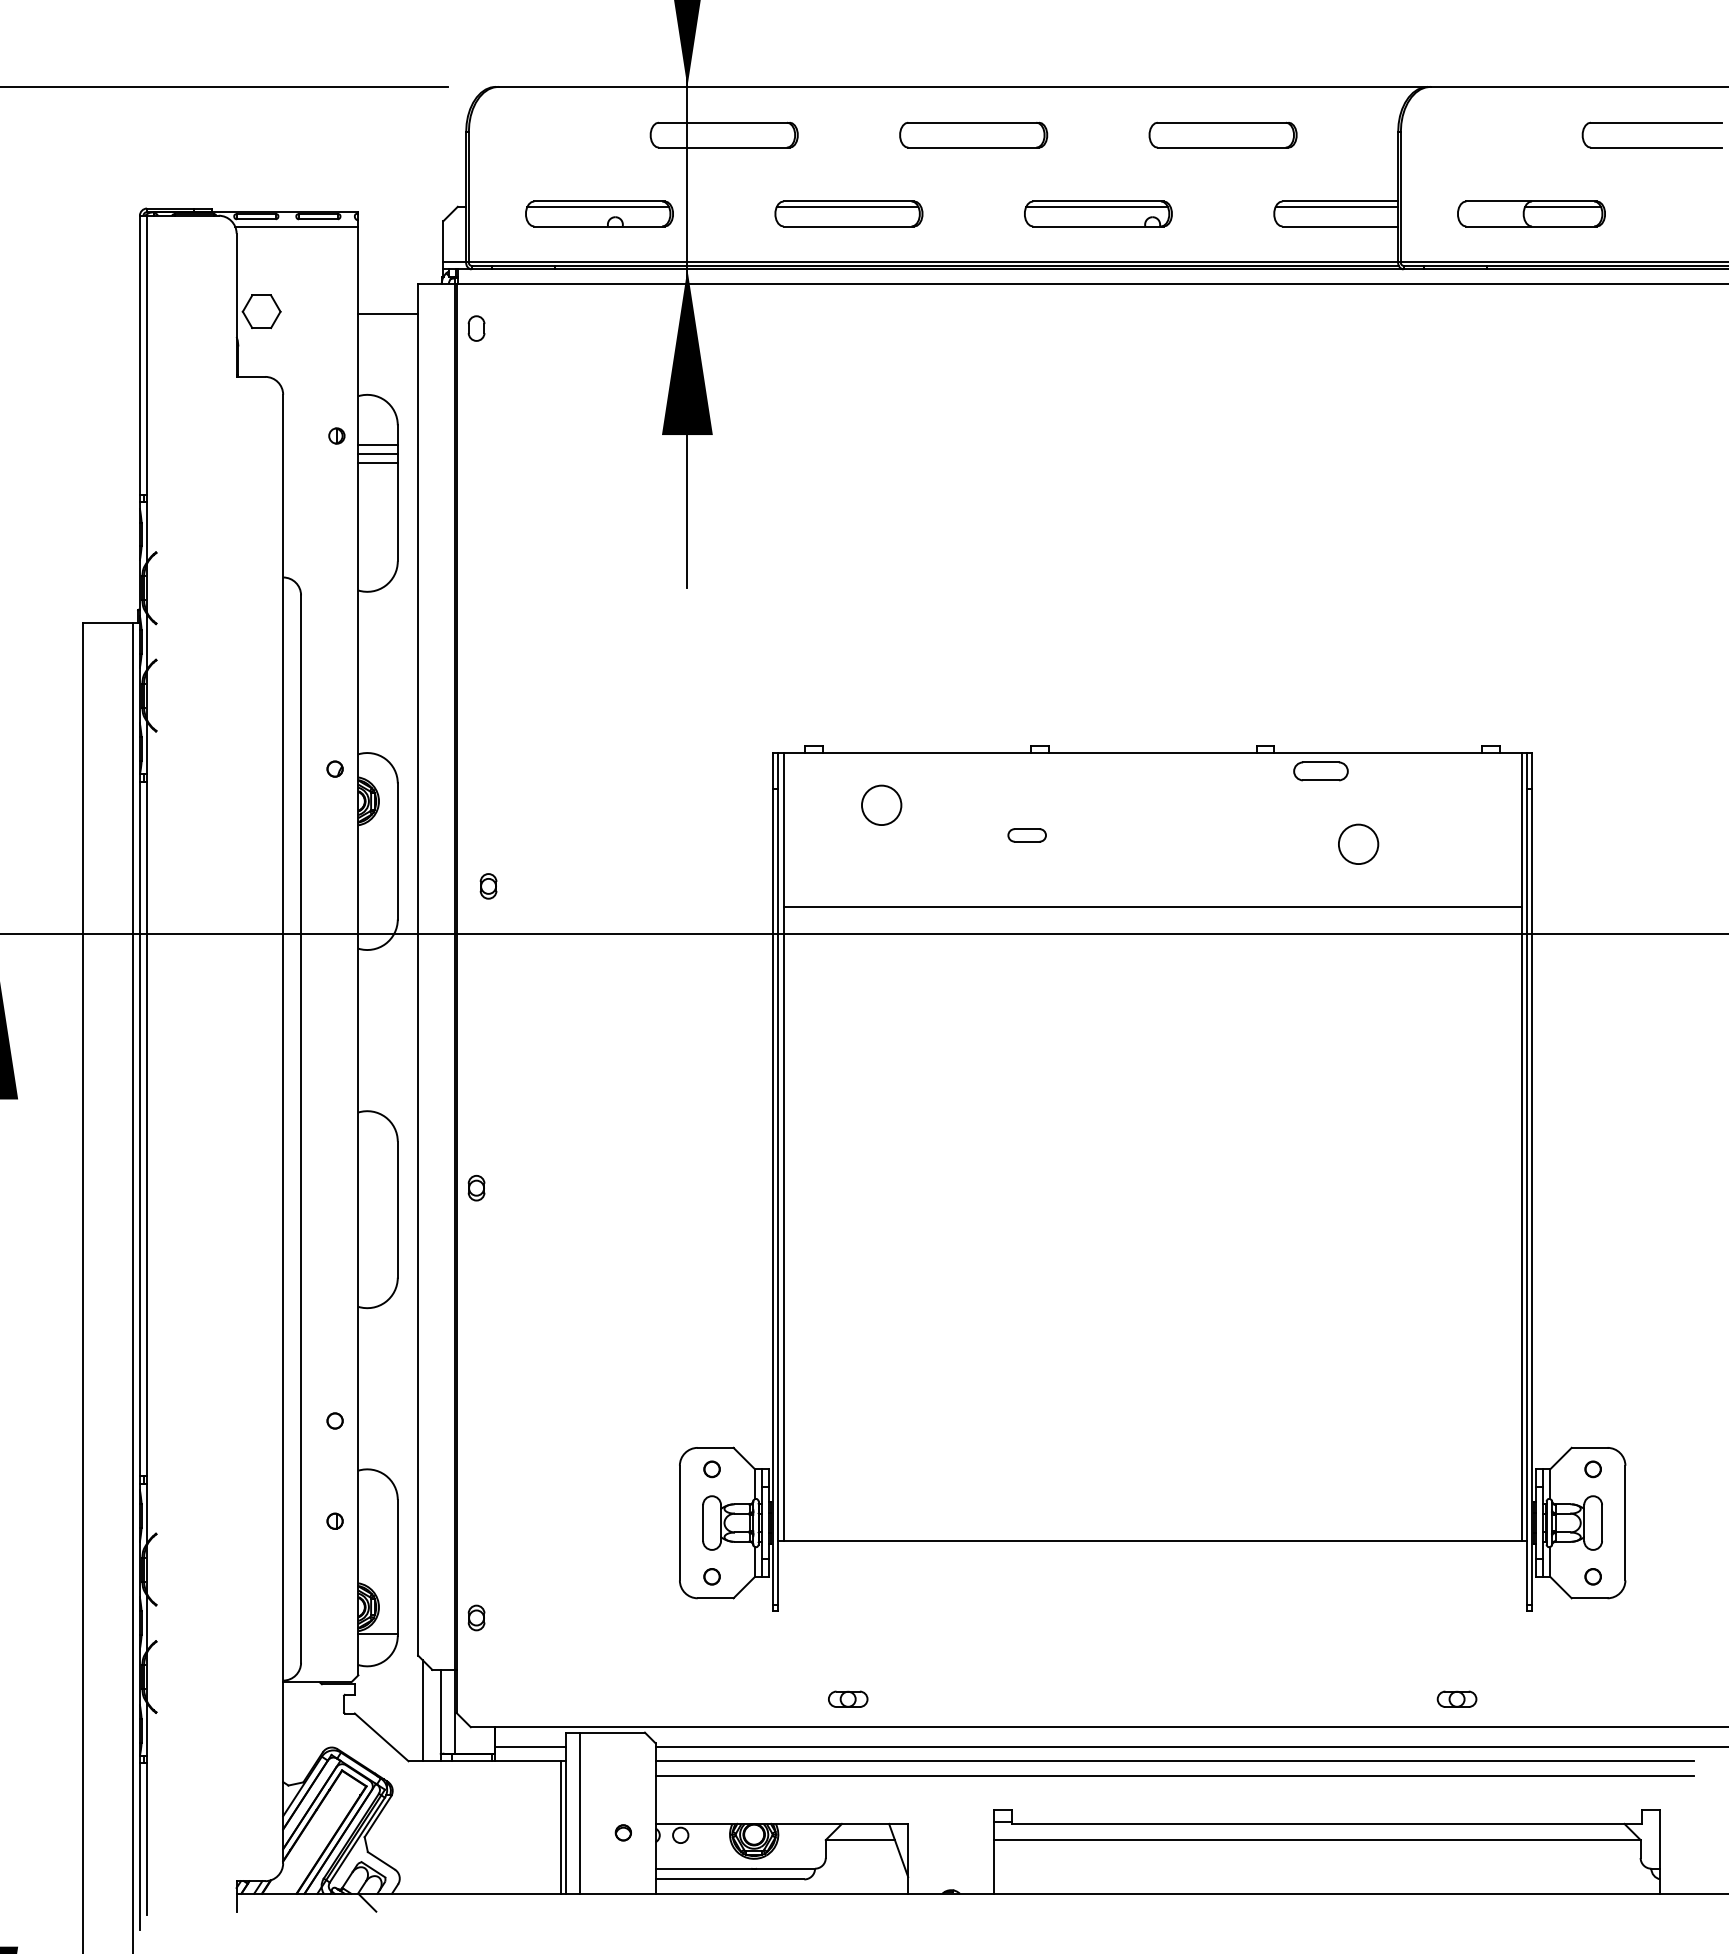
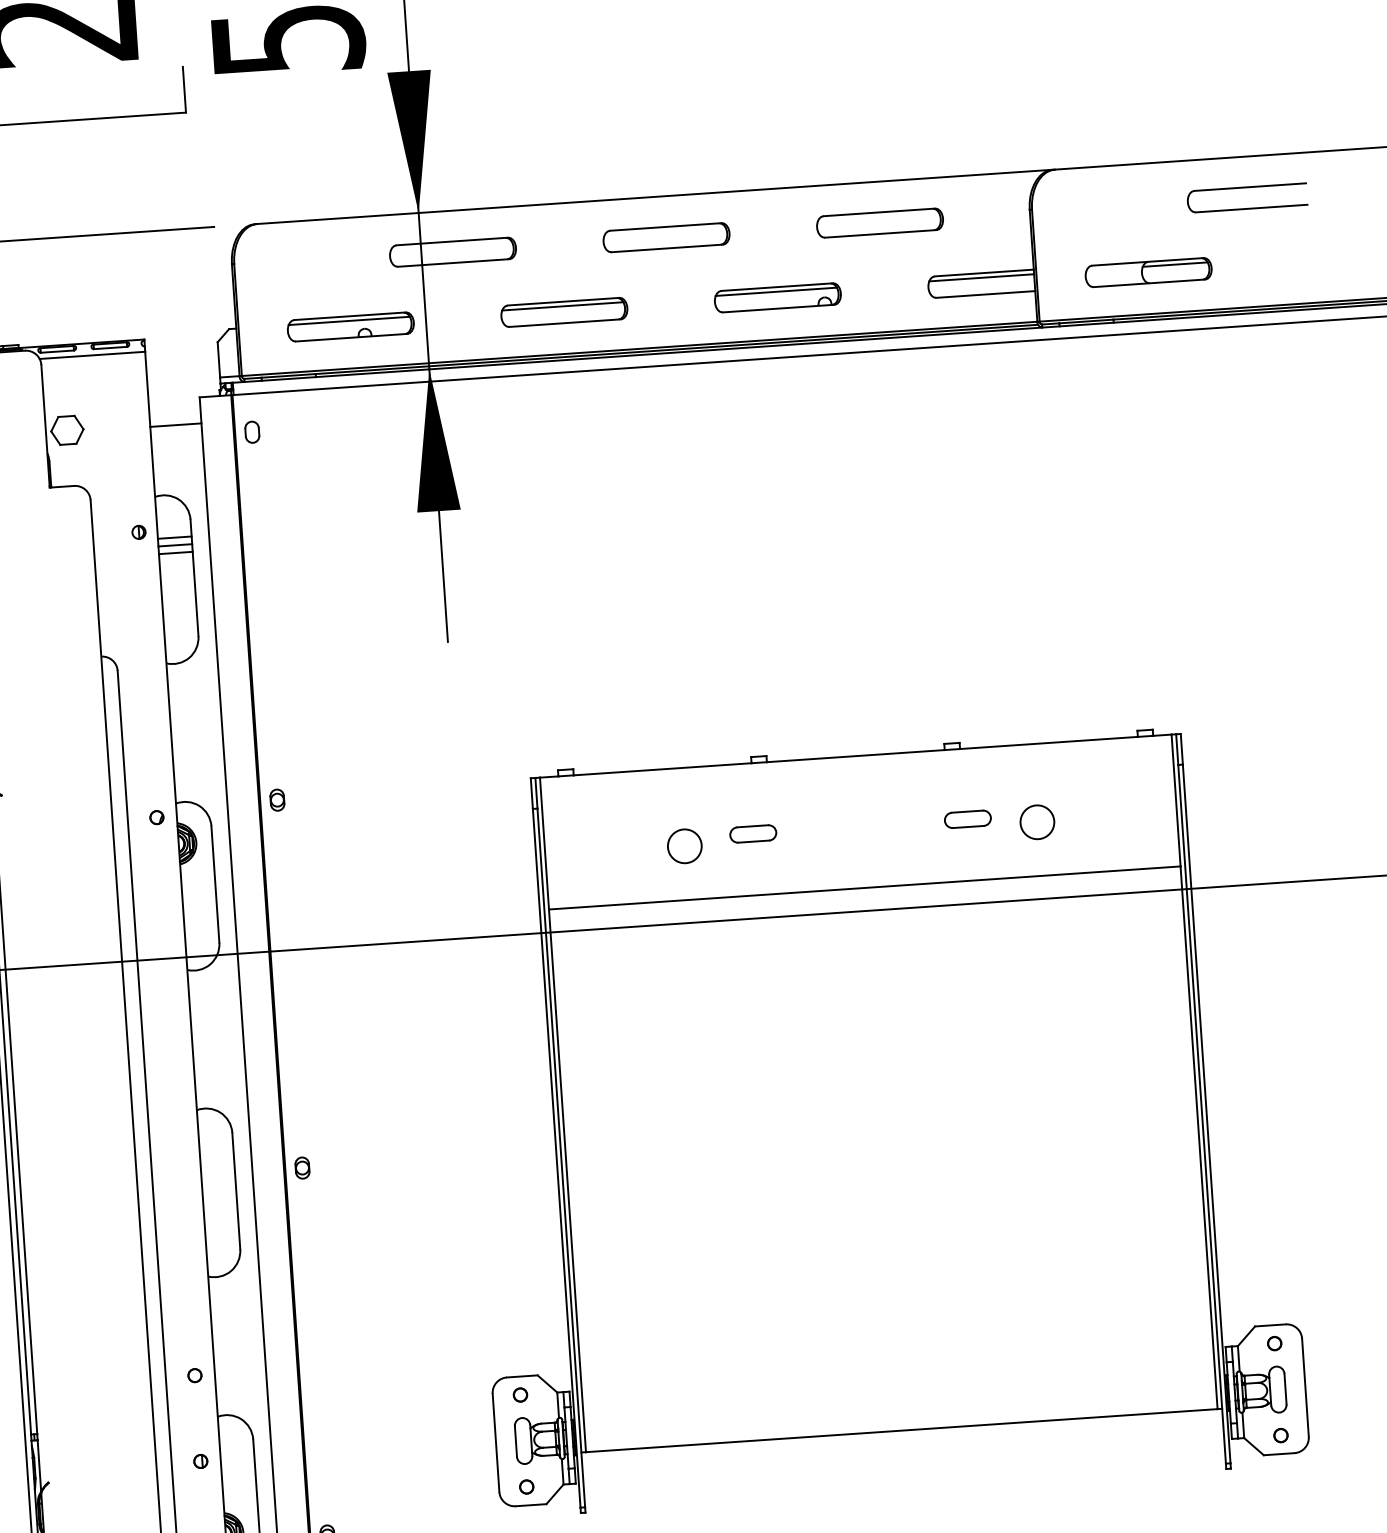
part: (1320, 771) -> (967, 819), moved
circle: (881, 804) -> (684, 845), moved
part: (1026, 835) -> (752, 834), size x1.43
part: (488, 886) -> (277, 800), moved

